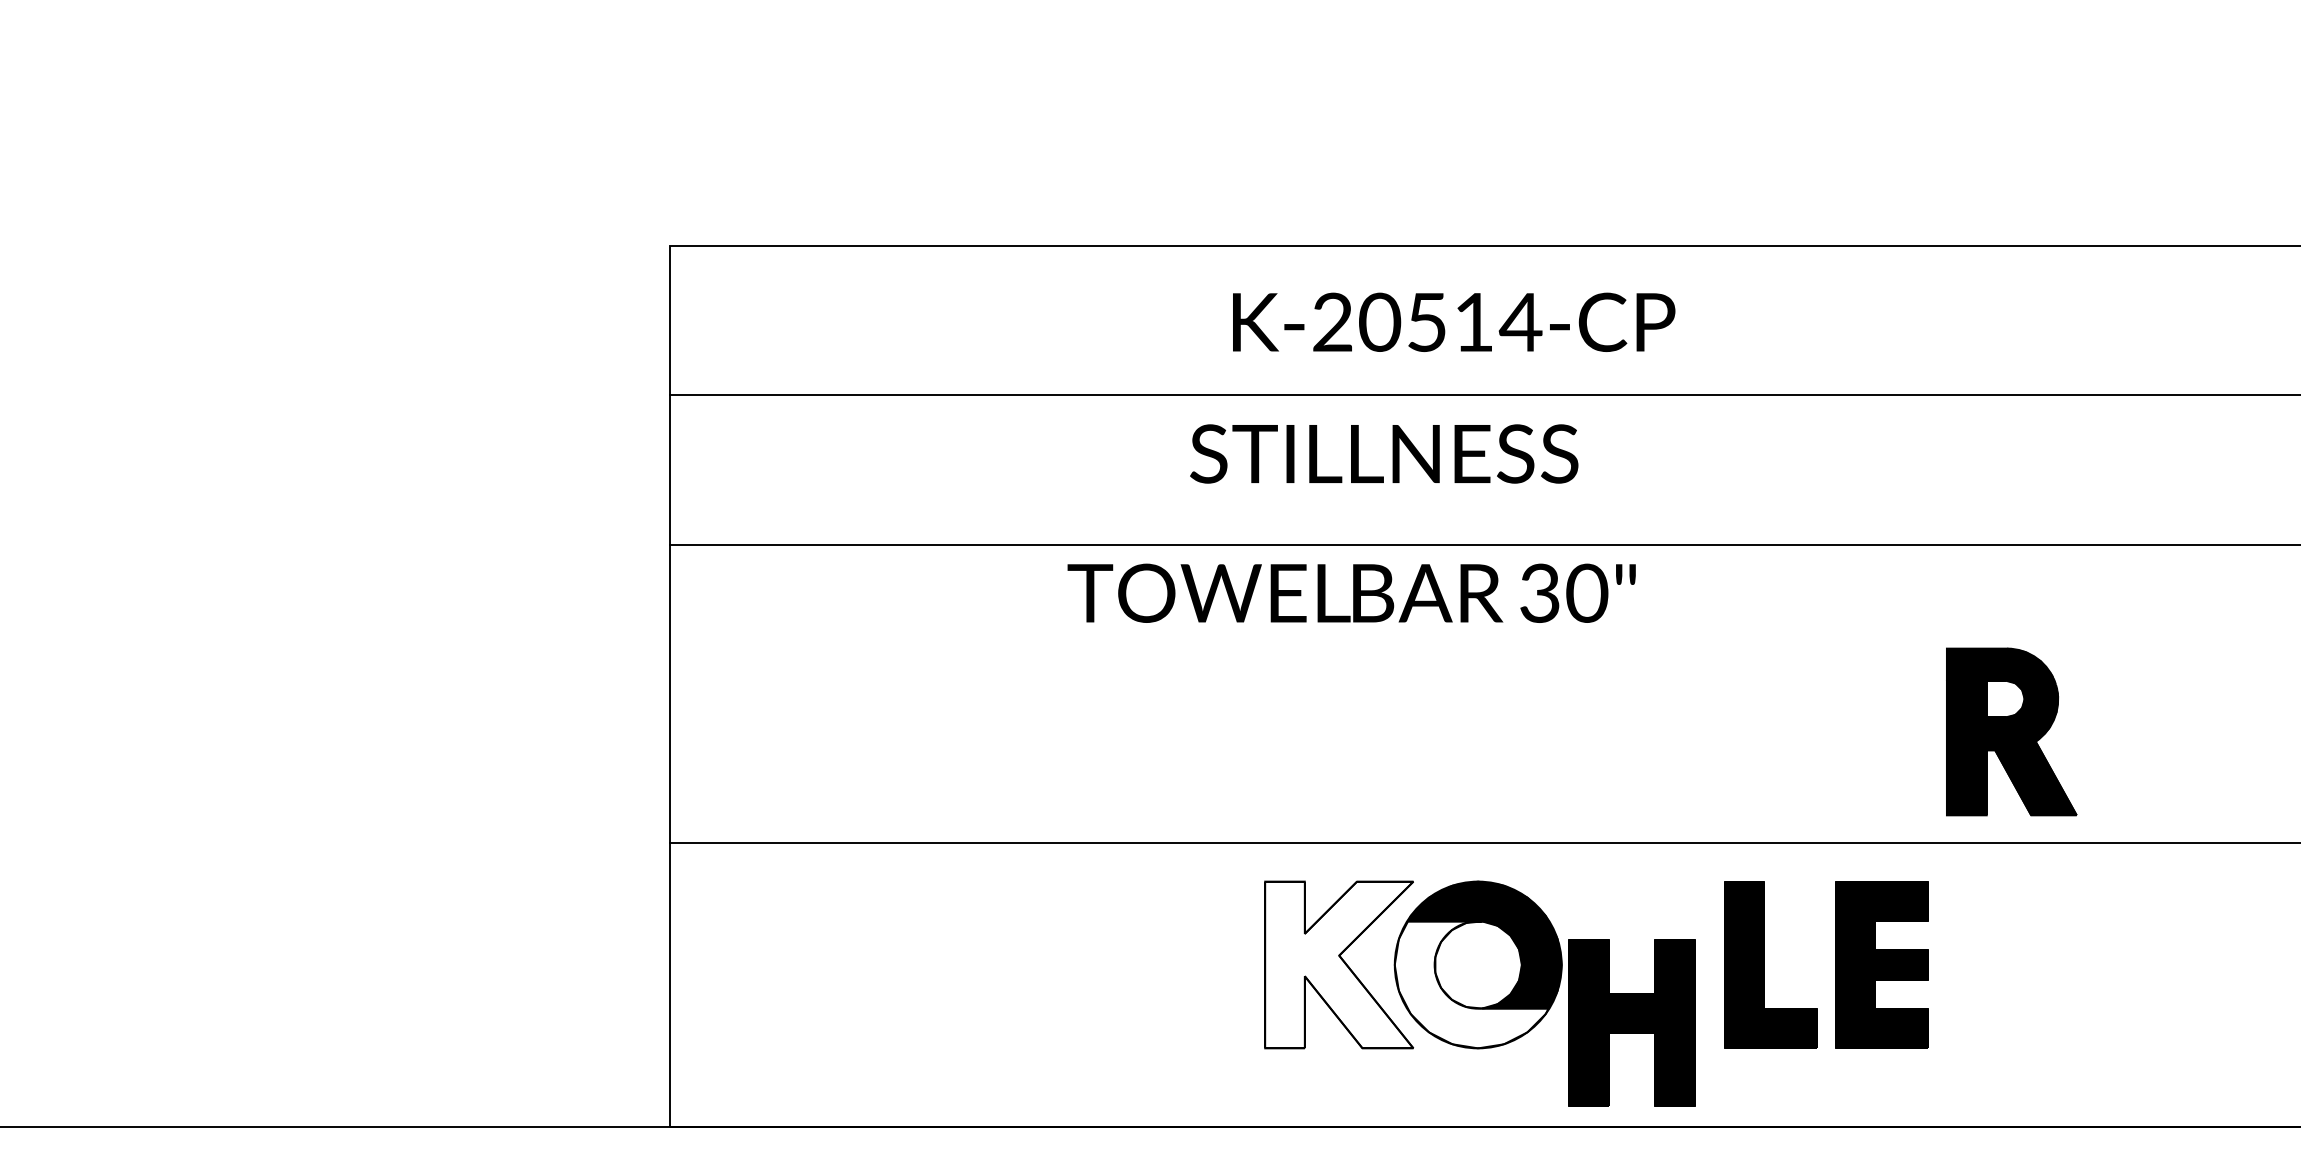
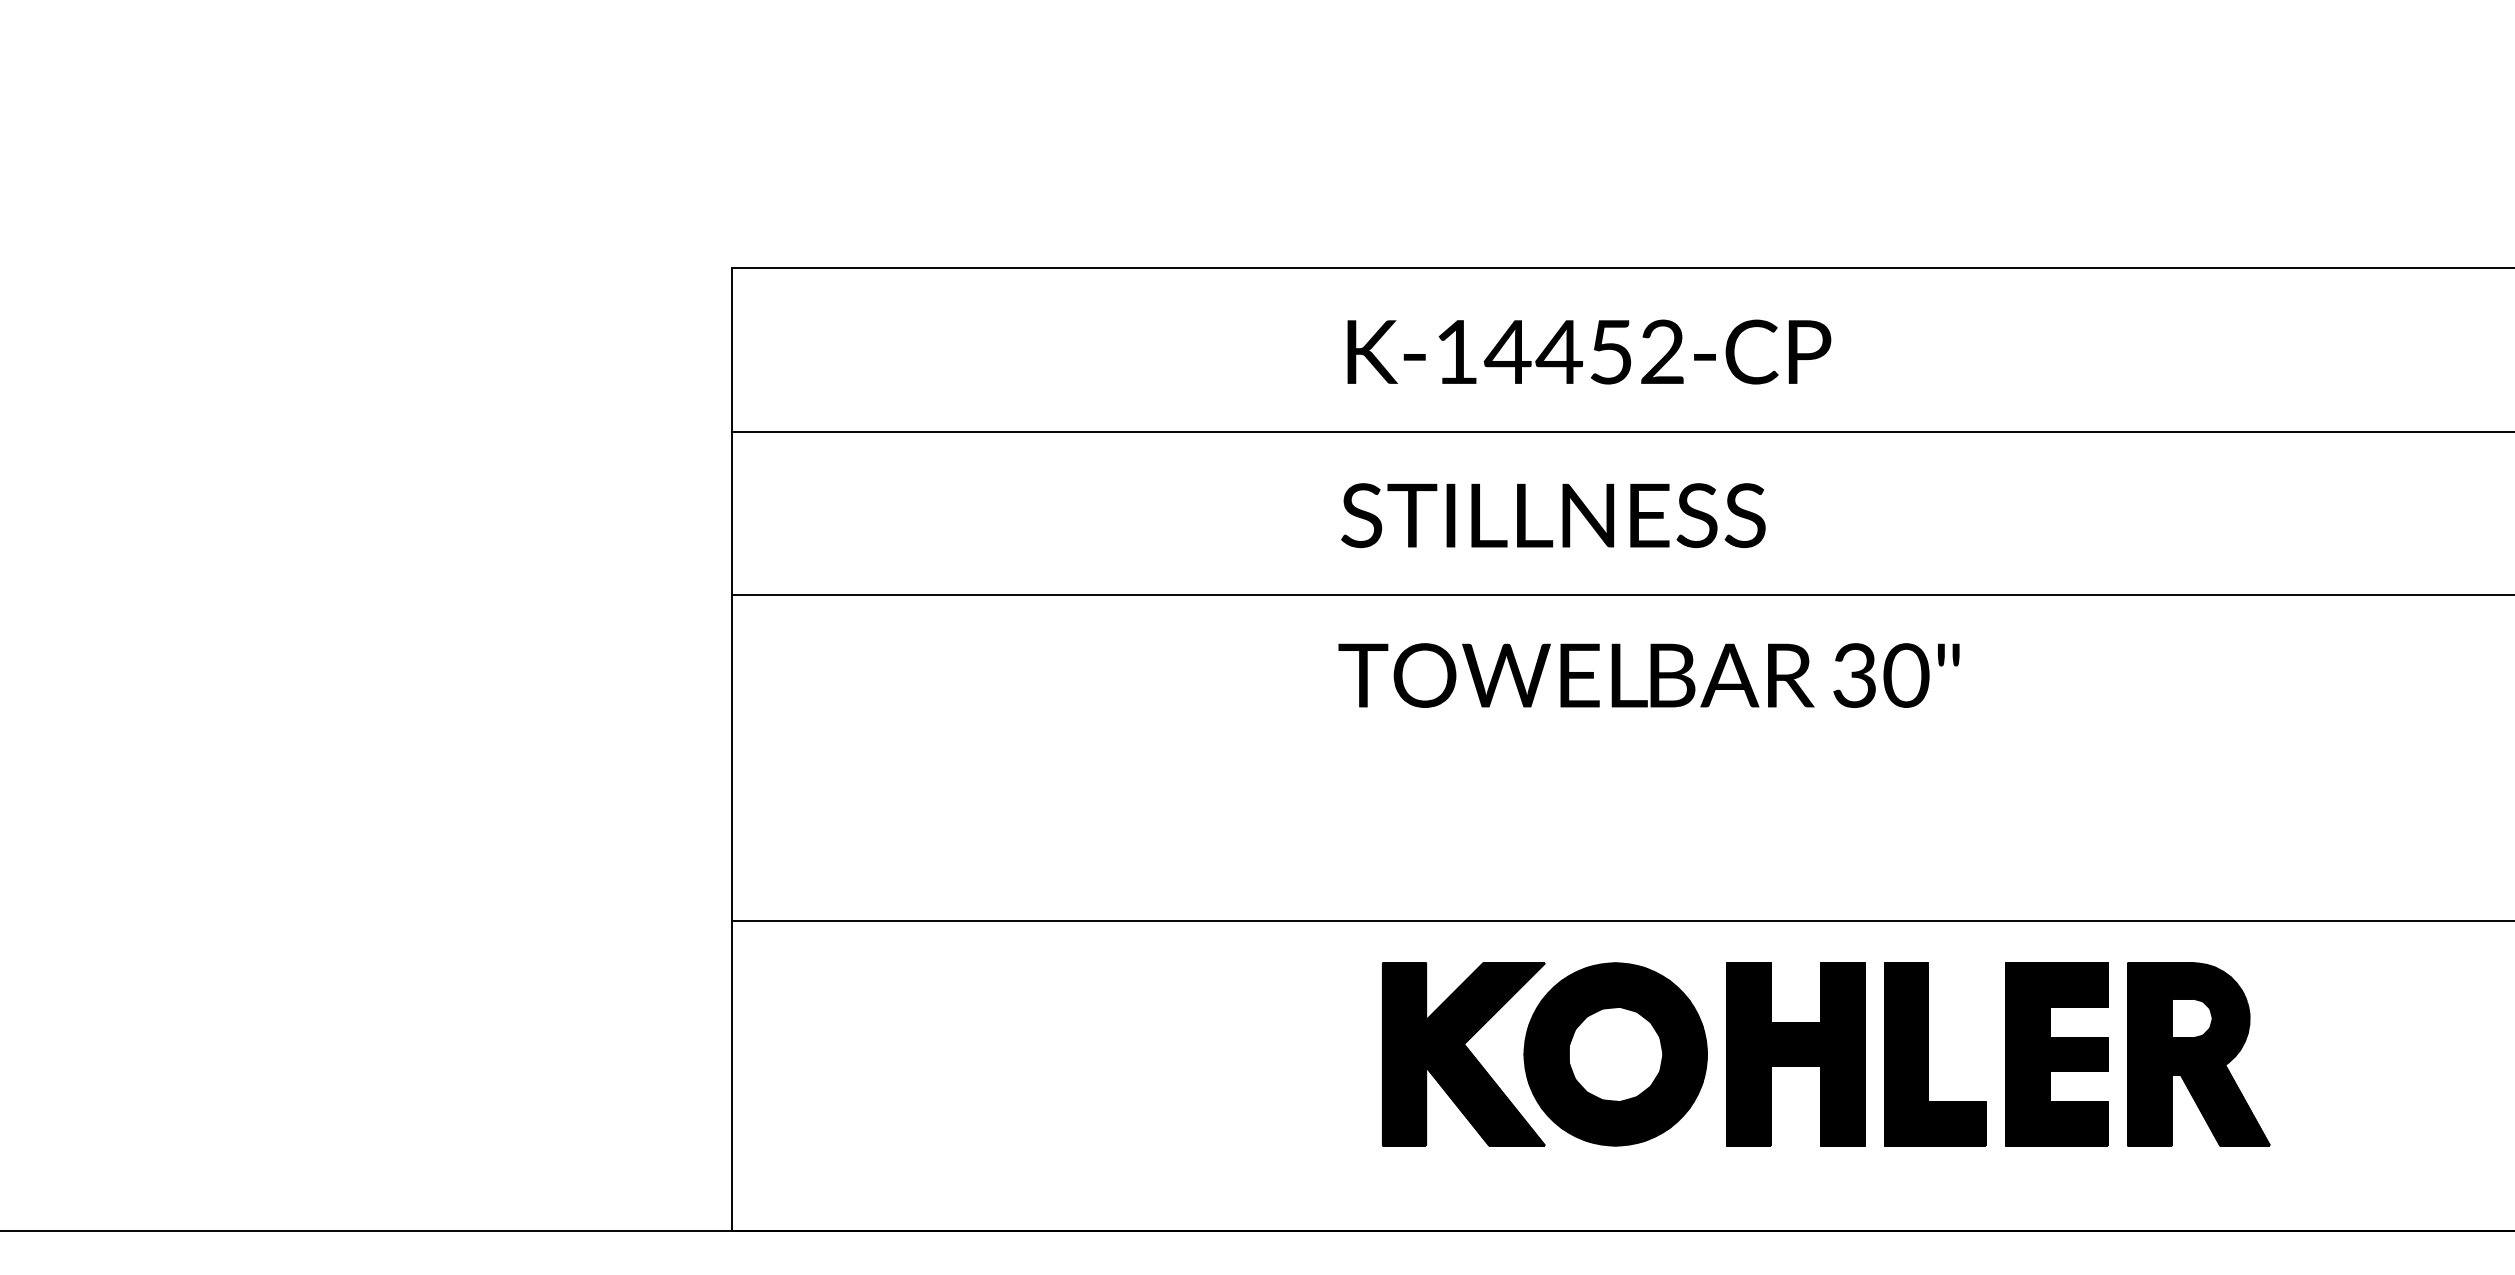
text: (1427, 322) -> (1560, 352), K-20514-CP -> K-14452-CP
text: (1384, 453) -> (1553, 515), moved
text: (1351, 592) -> (1648, 674), moved
part: (2011, 731) -> (2198, 1053), moved
fill: (1339, 964) -> (1464, 1053), added
fill: (1471, 984) -> (1608, 1075), added
part: (1631, 1022) -> (1795, 1053), moved

